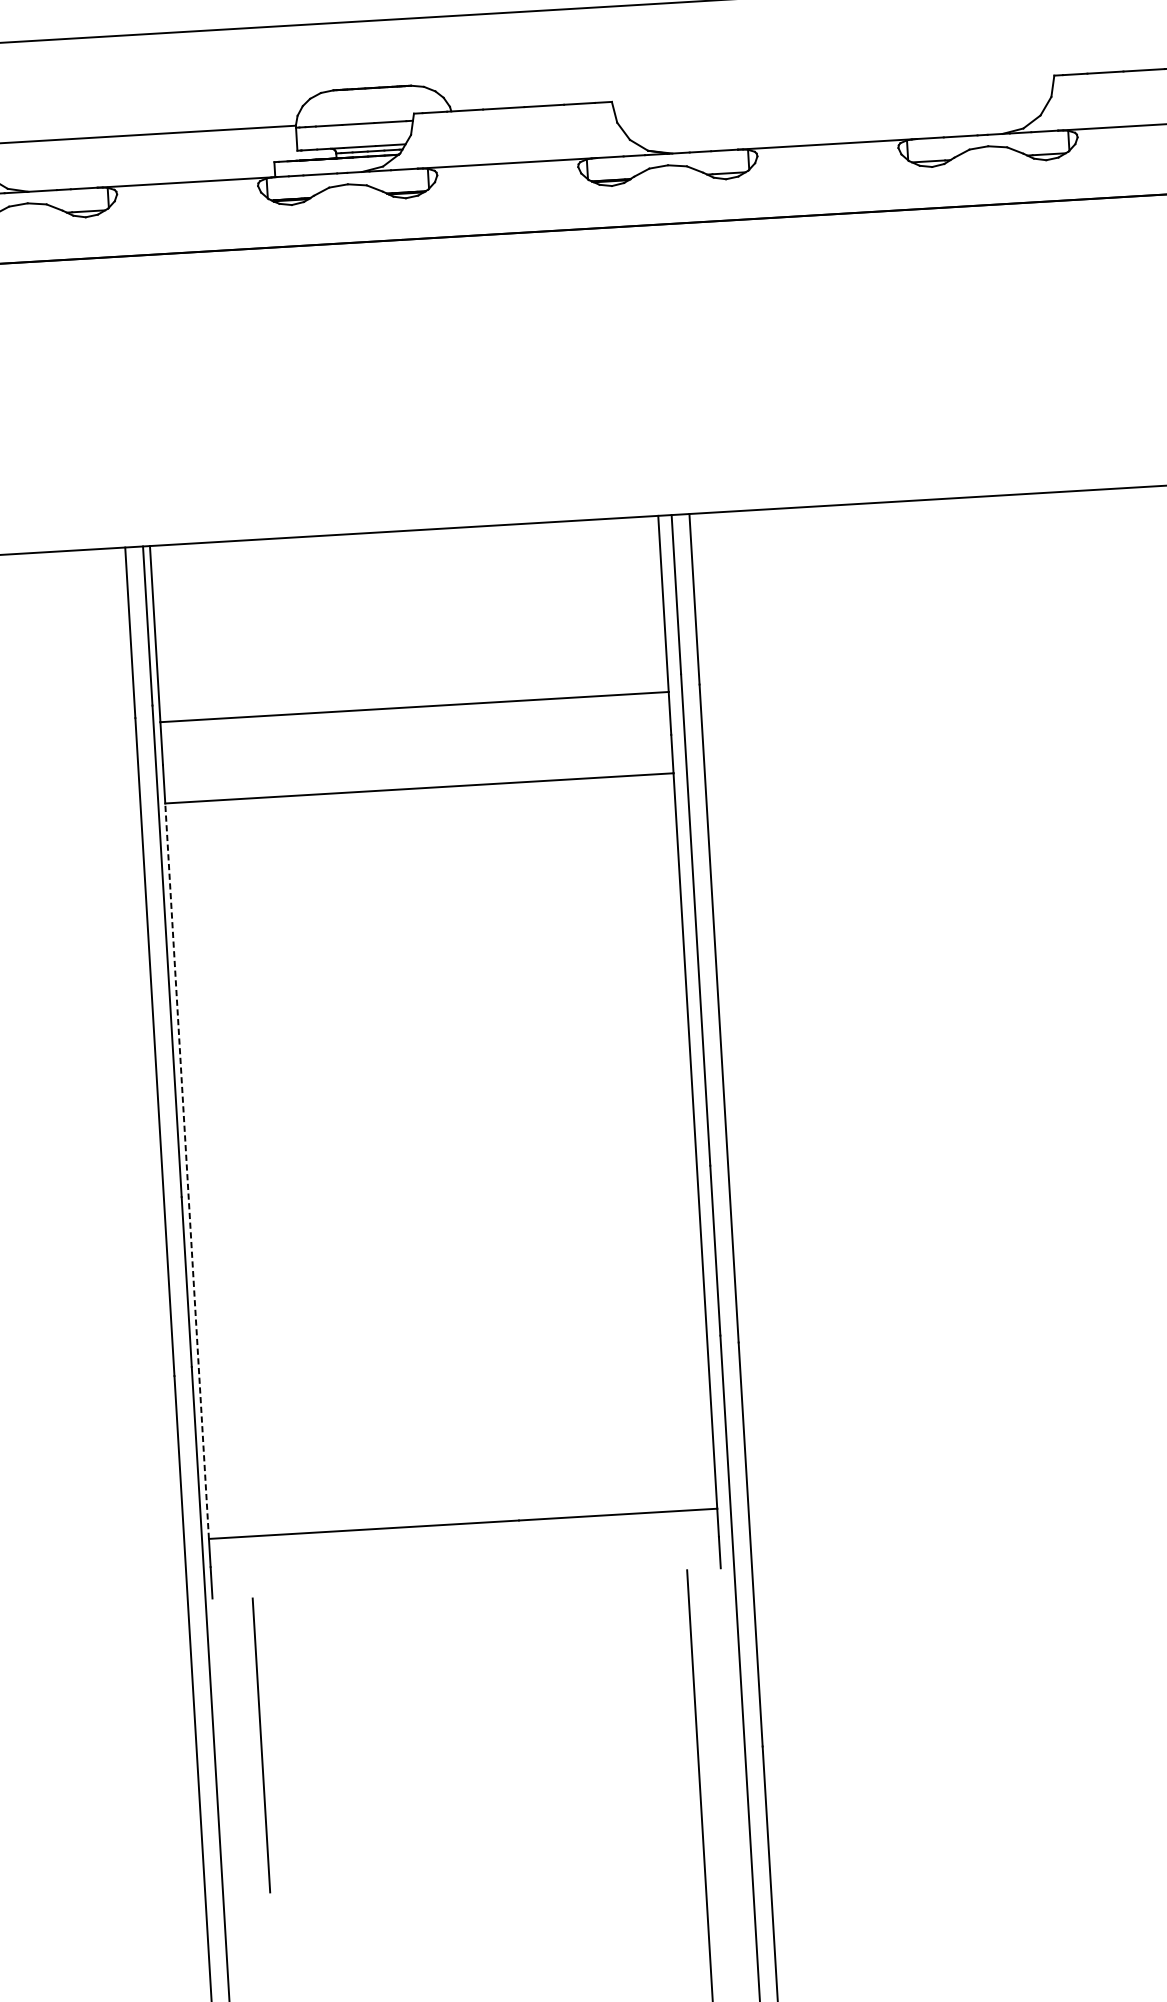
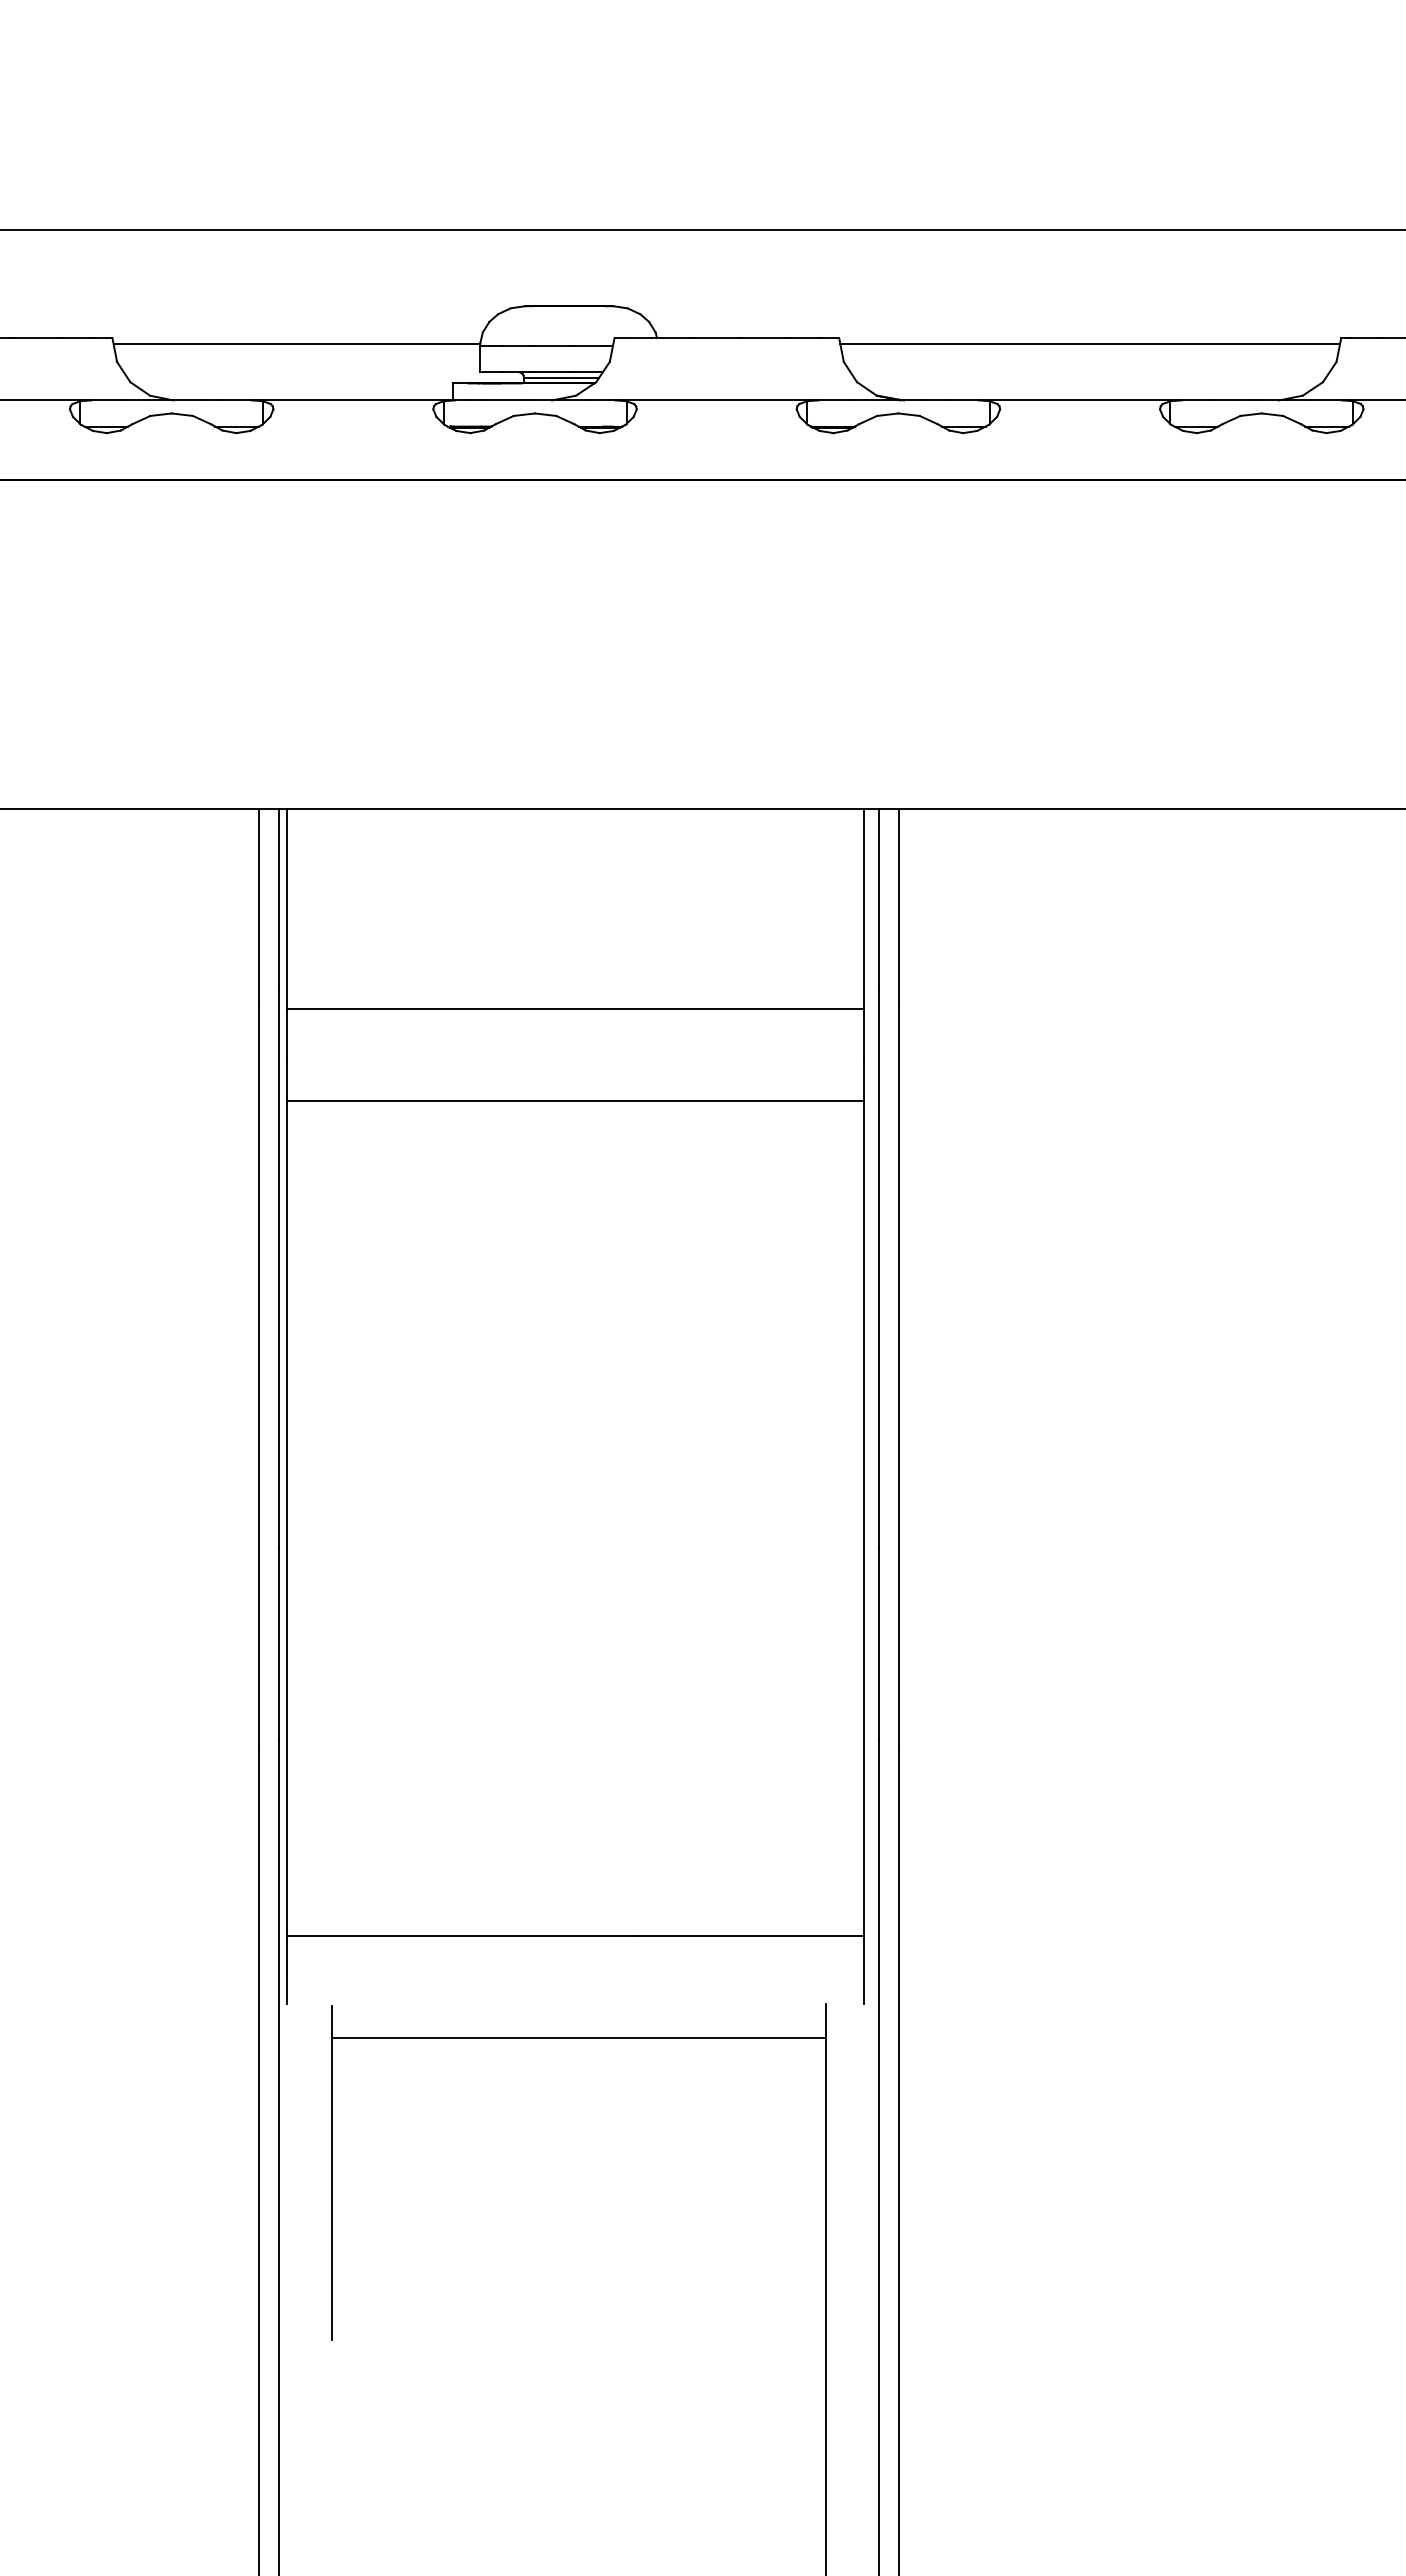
line: (833, 93) -> (1090, 343), added
line: (186, 1171) -> (286, 1518), dashed -> solid
line: (471, 1613) -> (578, 2038), added

